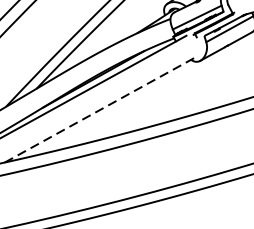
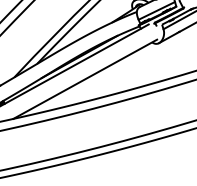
line: (101, 109) -> (85, 79), dashed -> solid

